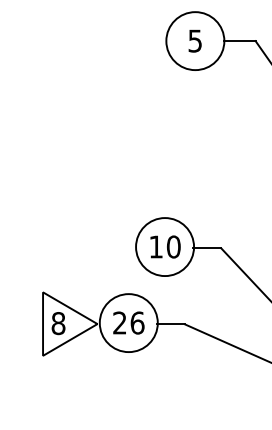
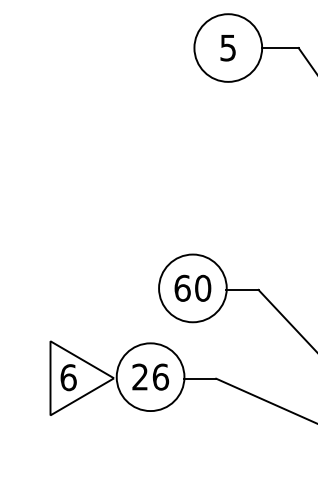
text: (156, 246) -> (182, 287), 10 -> 60
text: (58, 323) -> (68, 377), 8 -> 6

